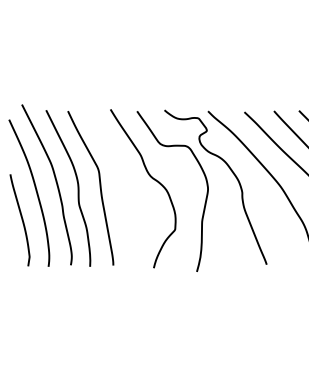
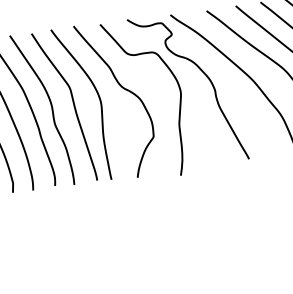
curve: (125, 183) -> (98, 97), added

